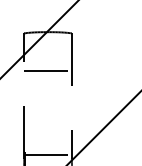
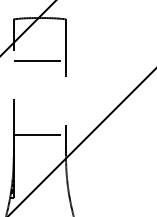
line: (47, 154) -> (39, 134), moved

